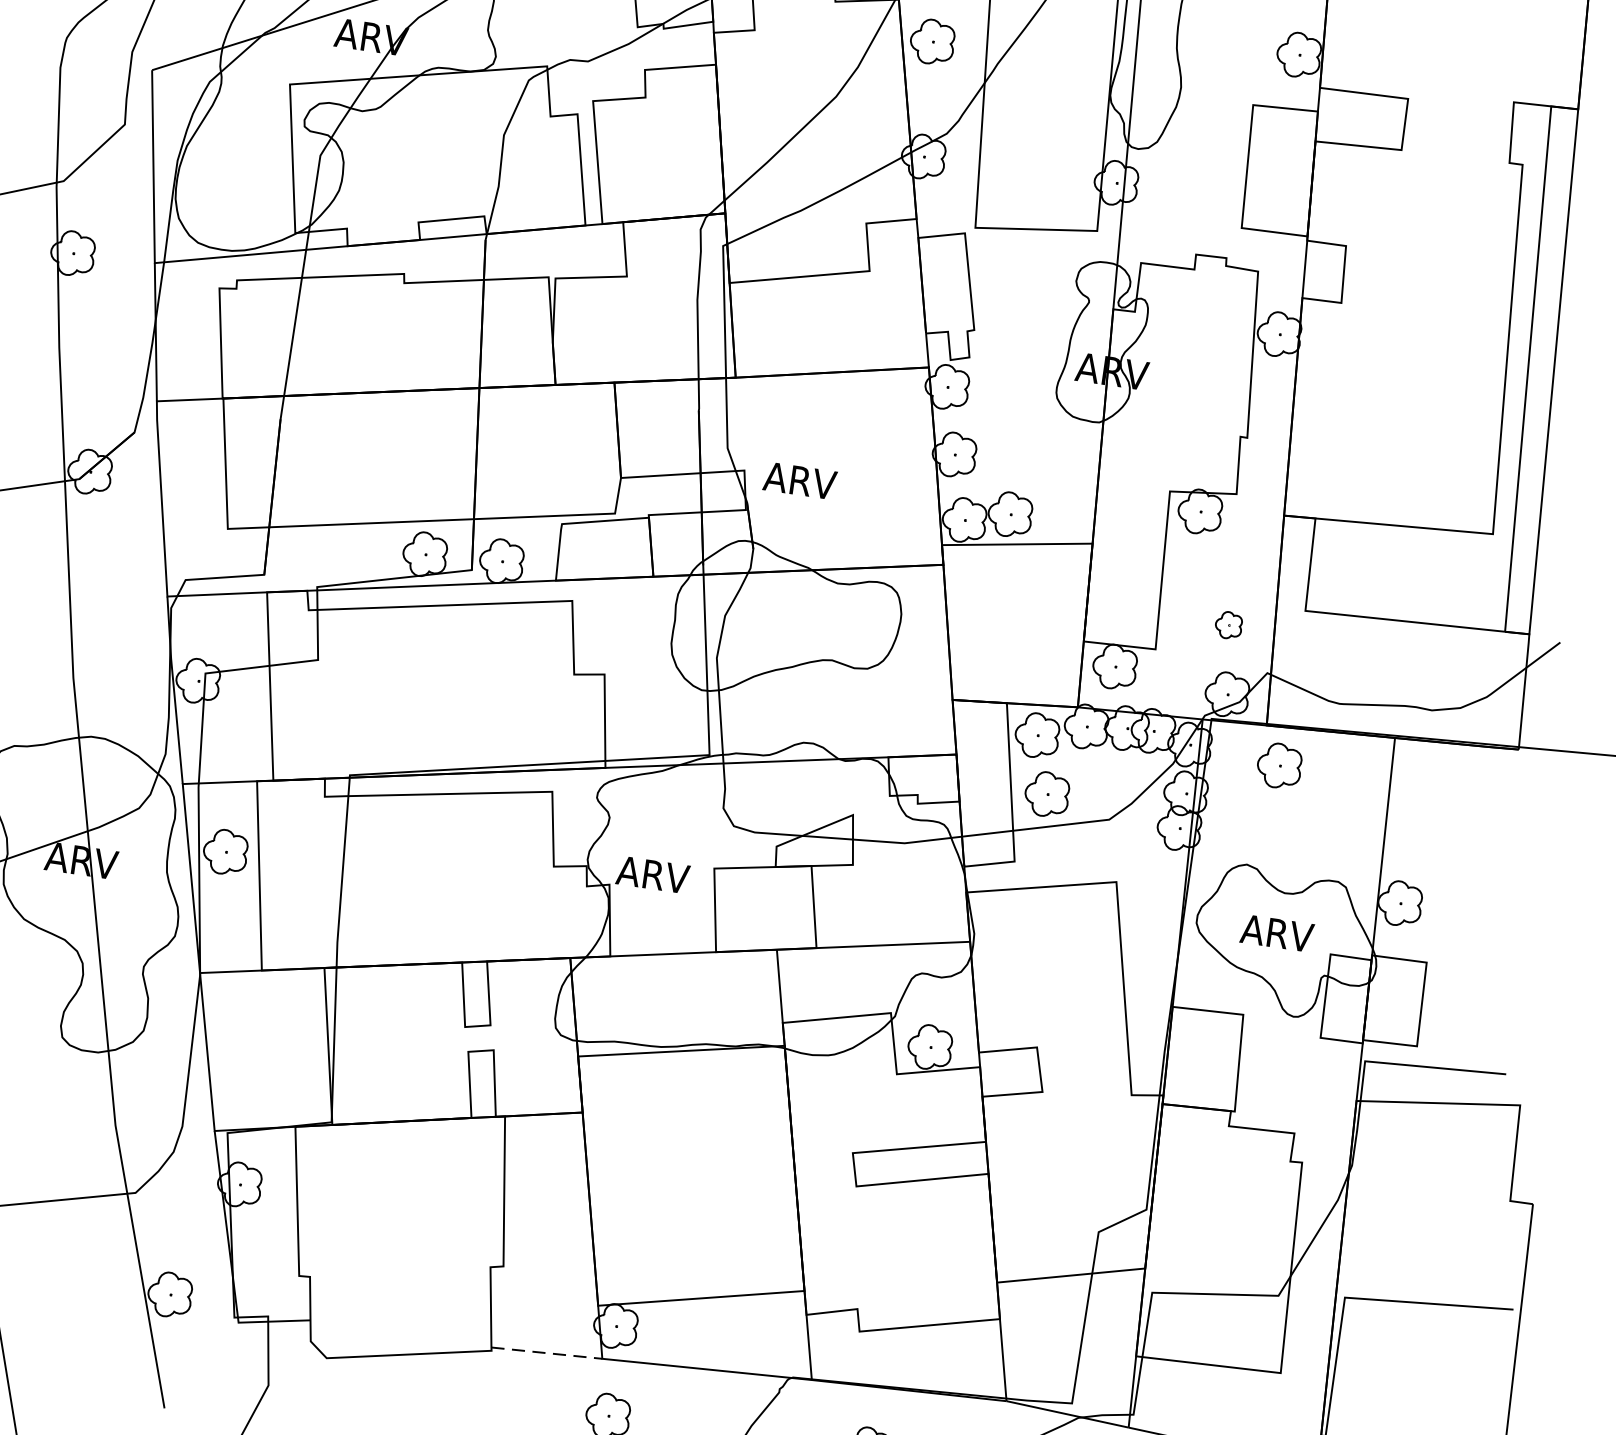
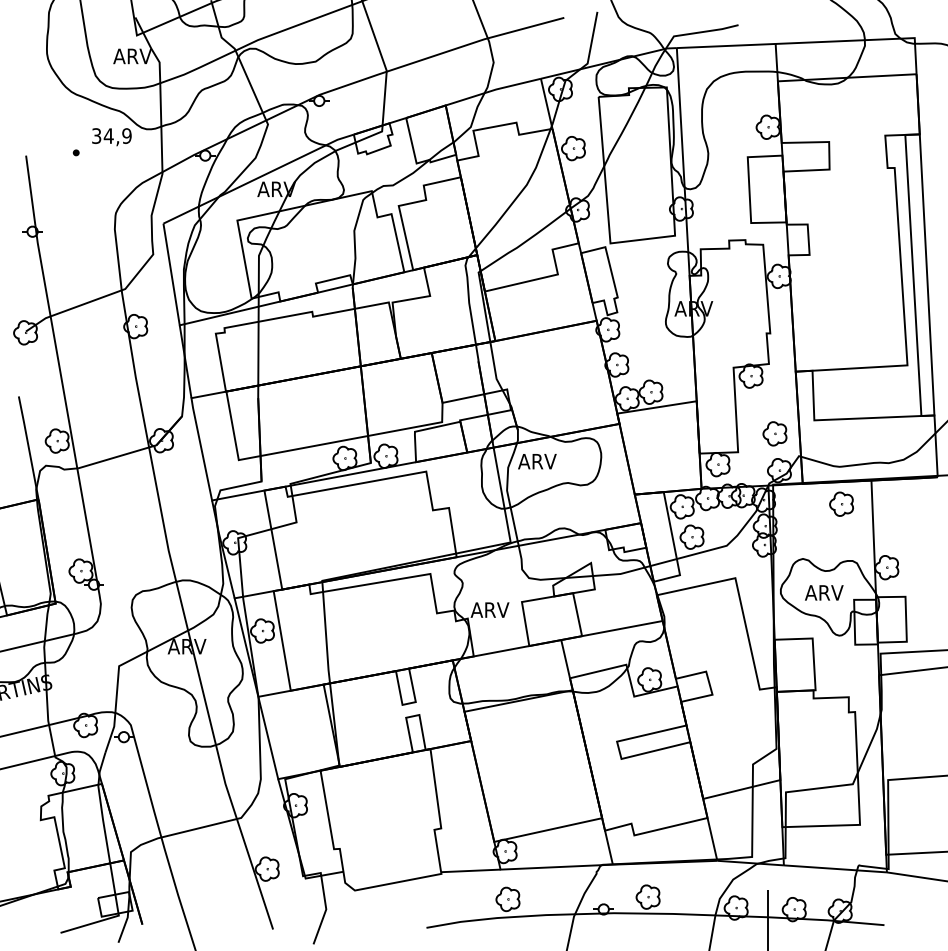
text: (800, 480) -> (537, 461), moved
part: (1228, 624) -> (774, 433), size x1.67
part: (1279, 764) -> (841, 503), moved
line: (546, 1352) -> (470, 870), dashed -> solid

